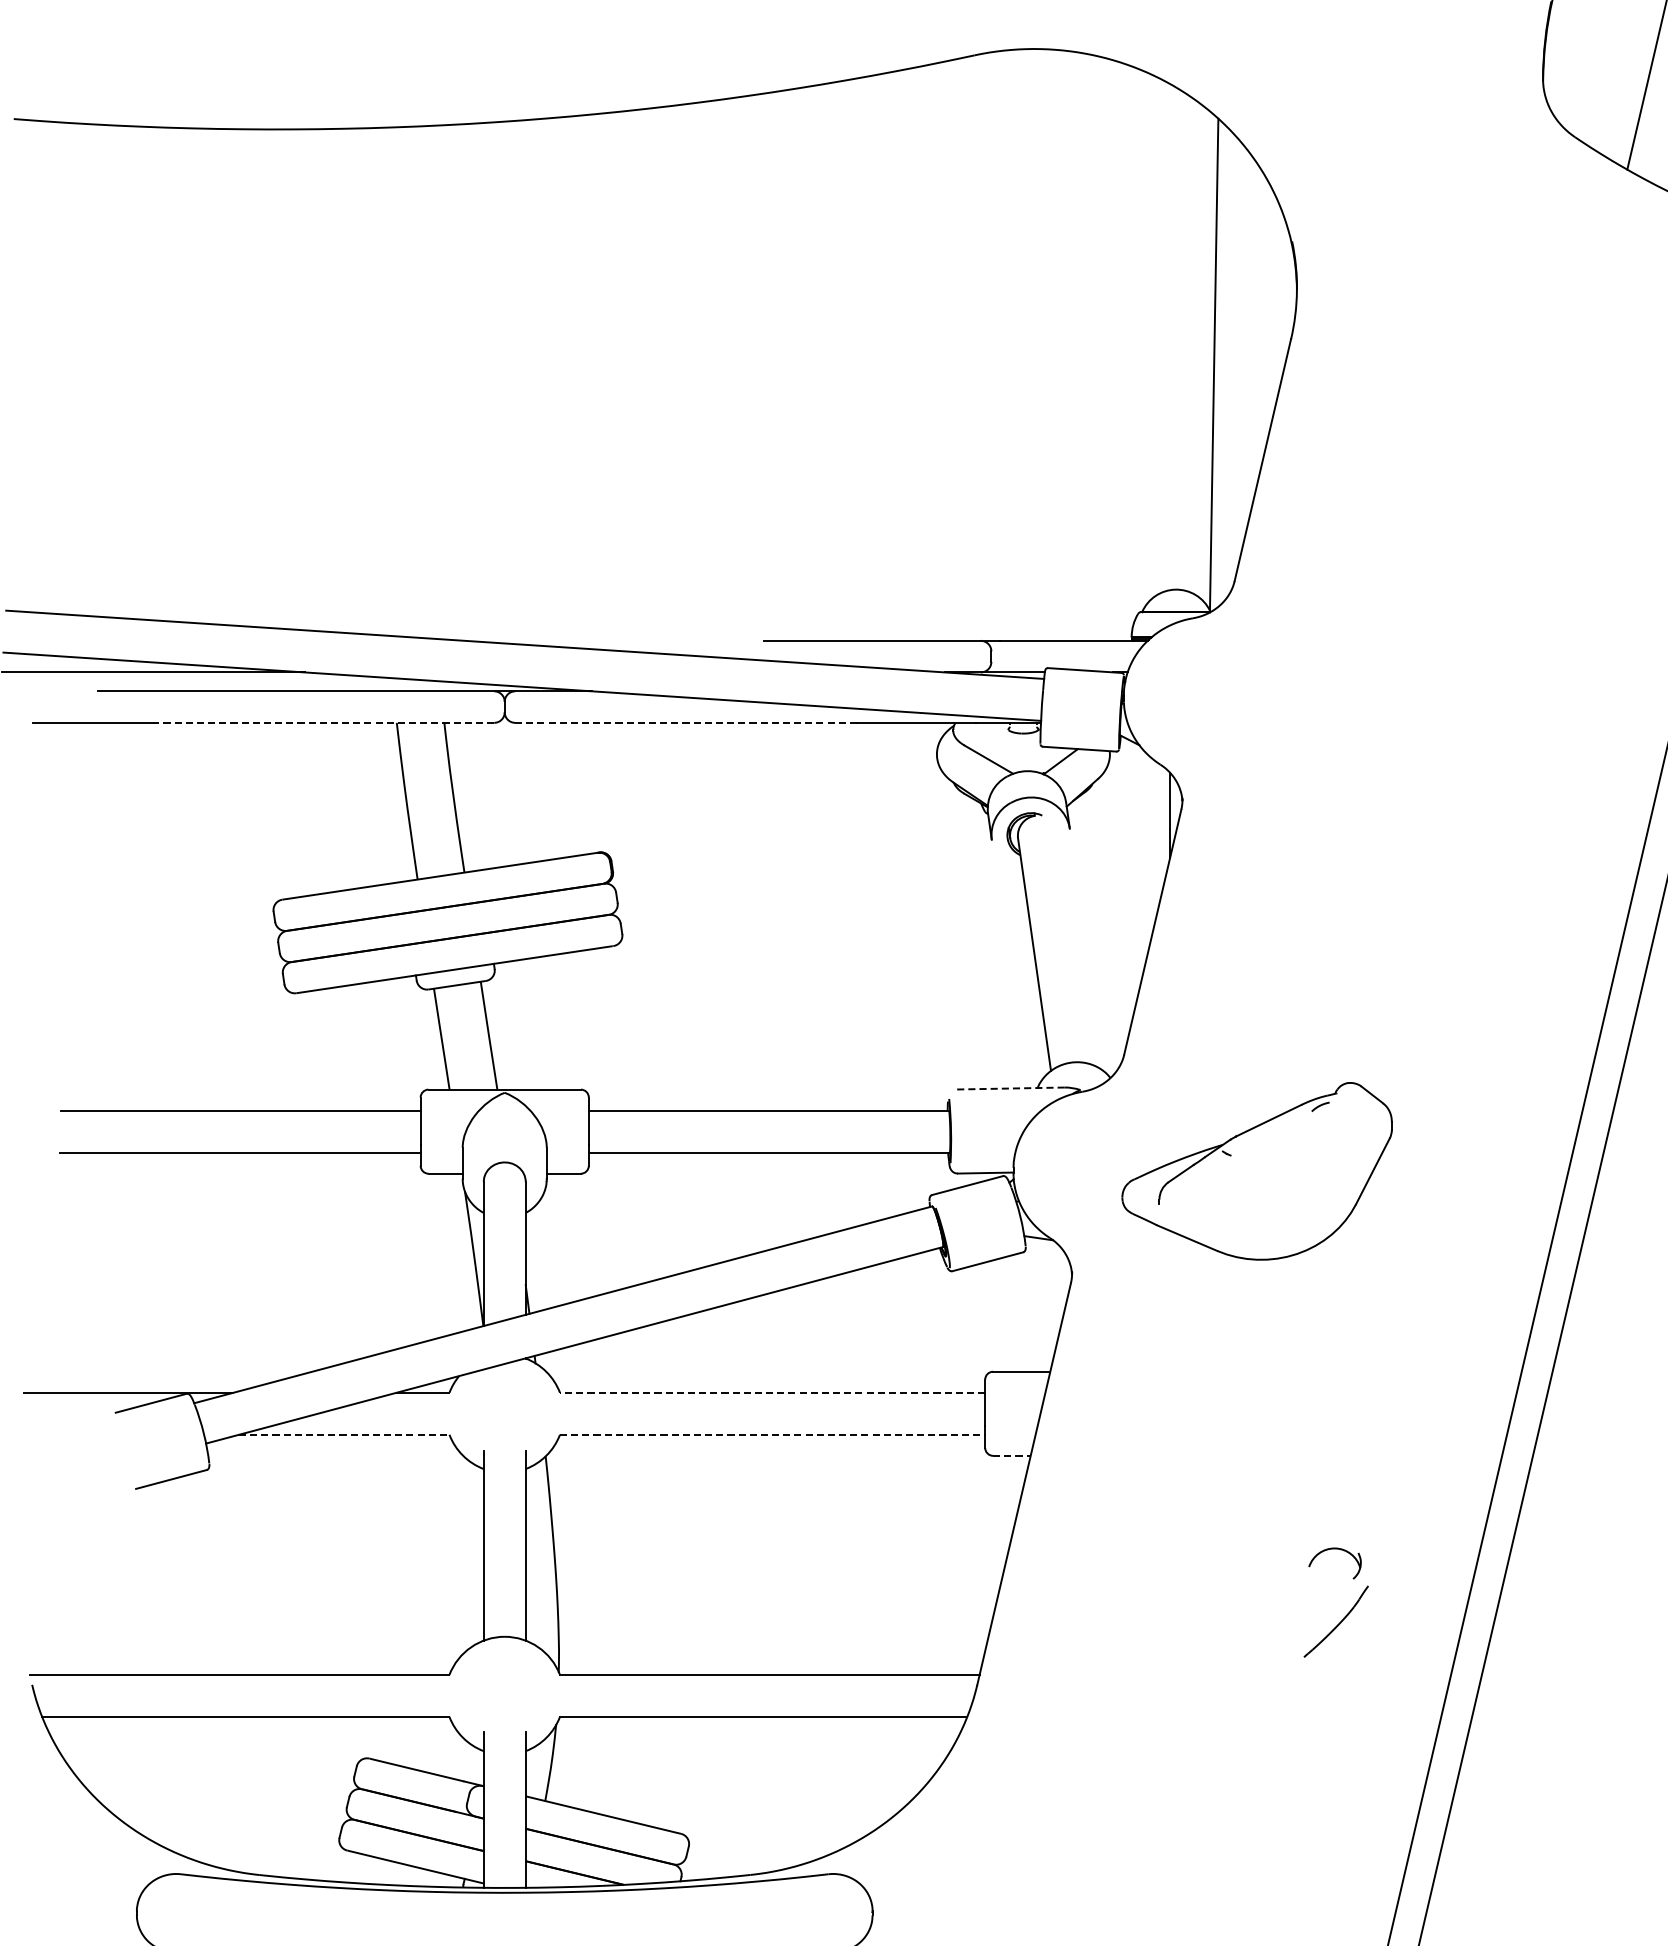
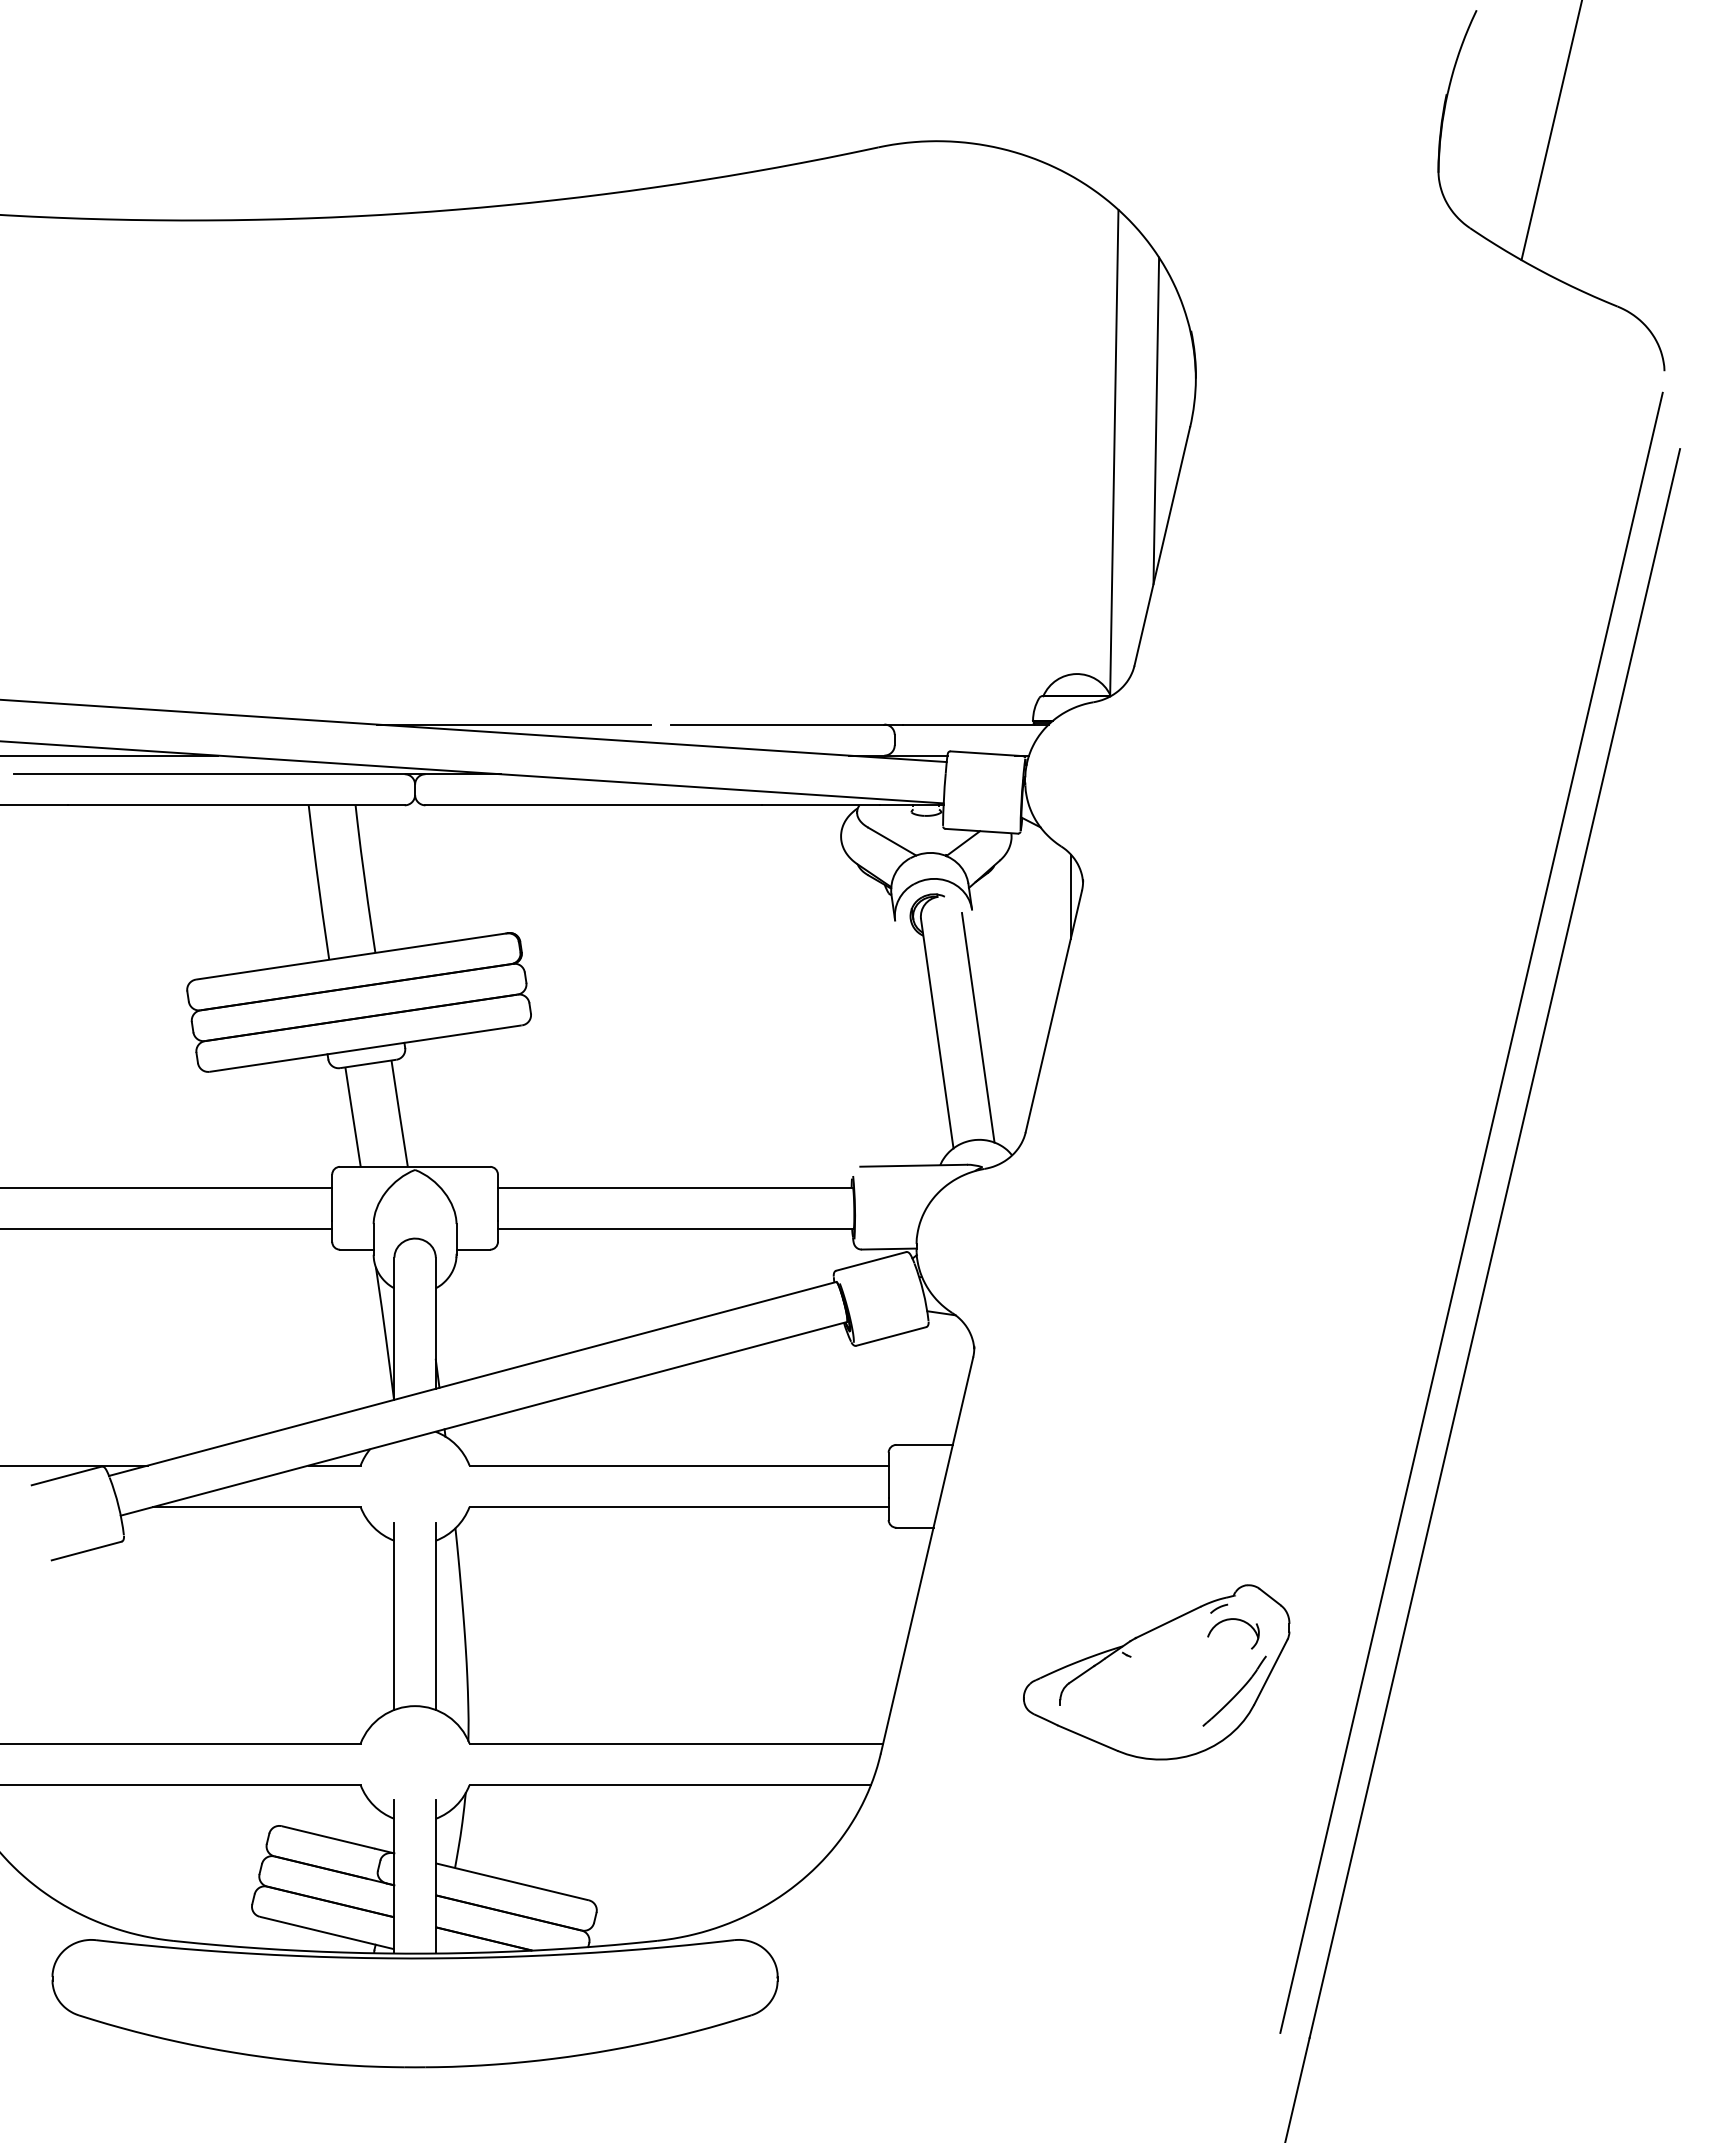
line: (1256, 332) -> (1156, 420), added
line: (604, 640) -> (513, 724), added
line: (322, 723) -> (235, 805), dashed -> solid
line: (685, 723) -> (593, 805), dashed -> solid
line: (1075, 948) -> (977, 1027), added
line: (1010, 1088) -> (913, 1165), dashed -> solid
part: (1256, 1171) -> (1156, 1672), moved
line: (773, 1392) -> (679, 1465), dashed -> solid
line: (343, 1435) -> (256, 1507), dashed -> solid
line: (773, 1435) -> (679, 1507), dashed -> solid
line: (1011, 1455) -> (914, 1527), dashed -> solid

